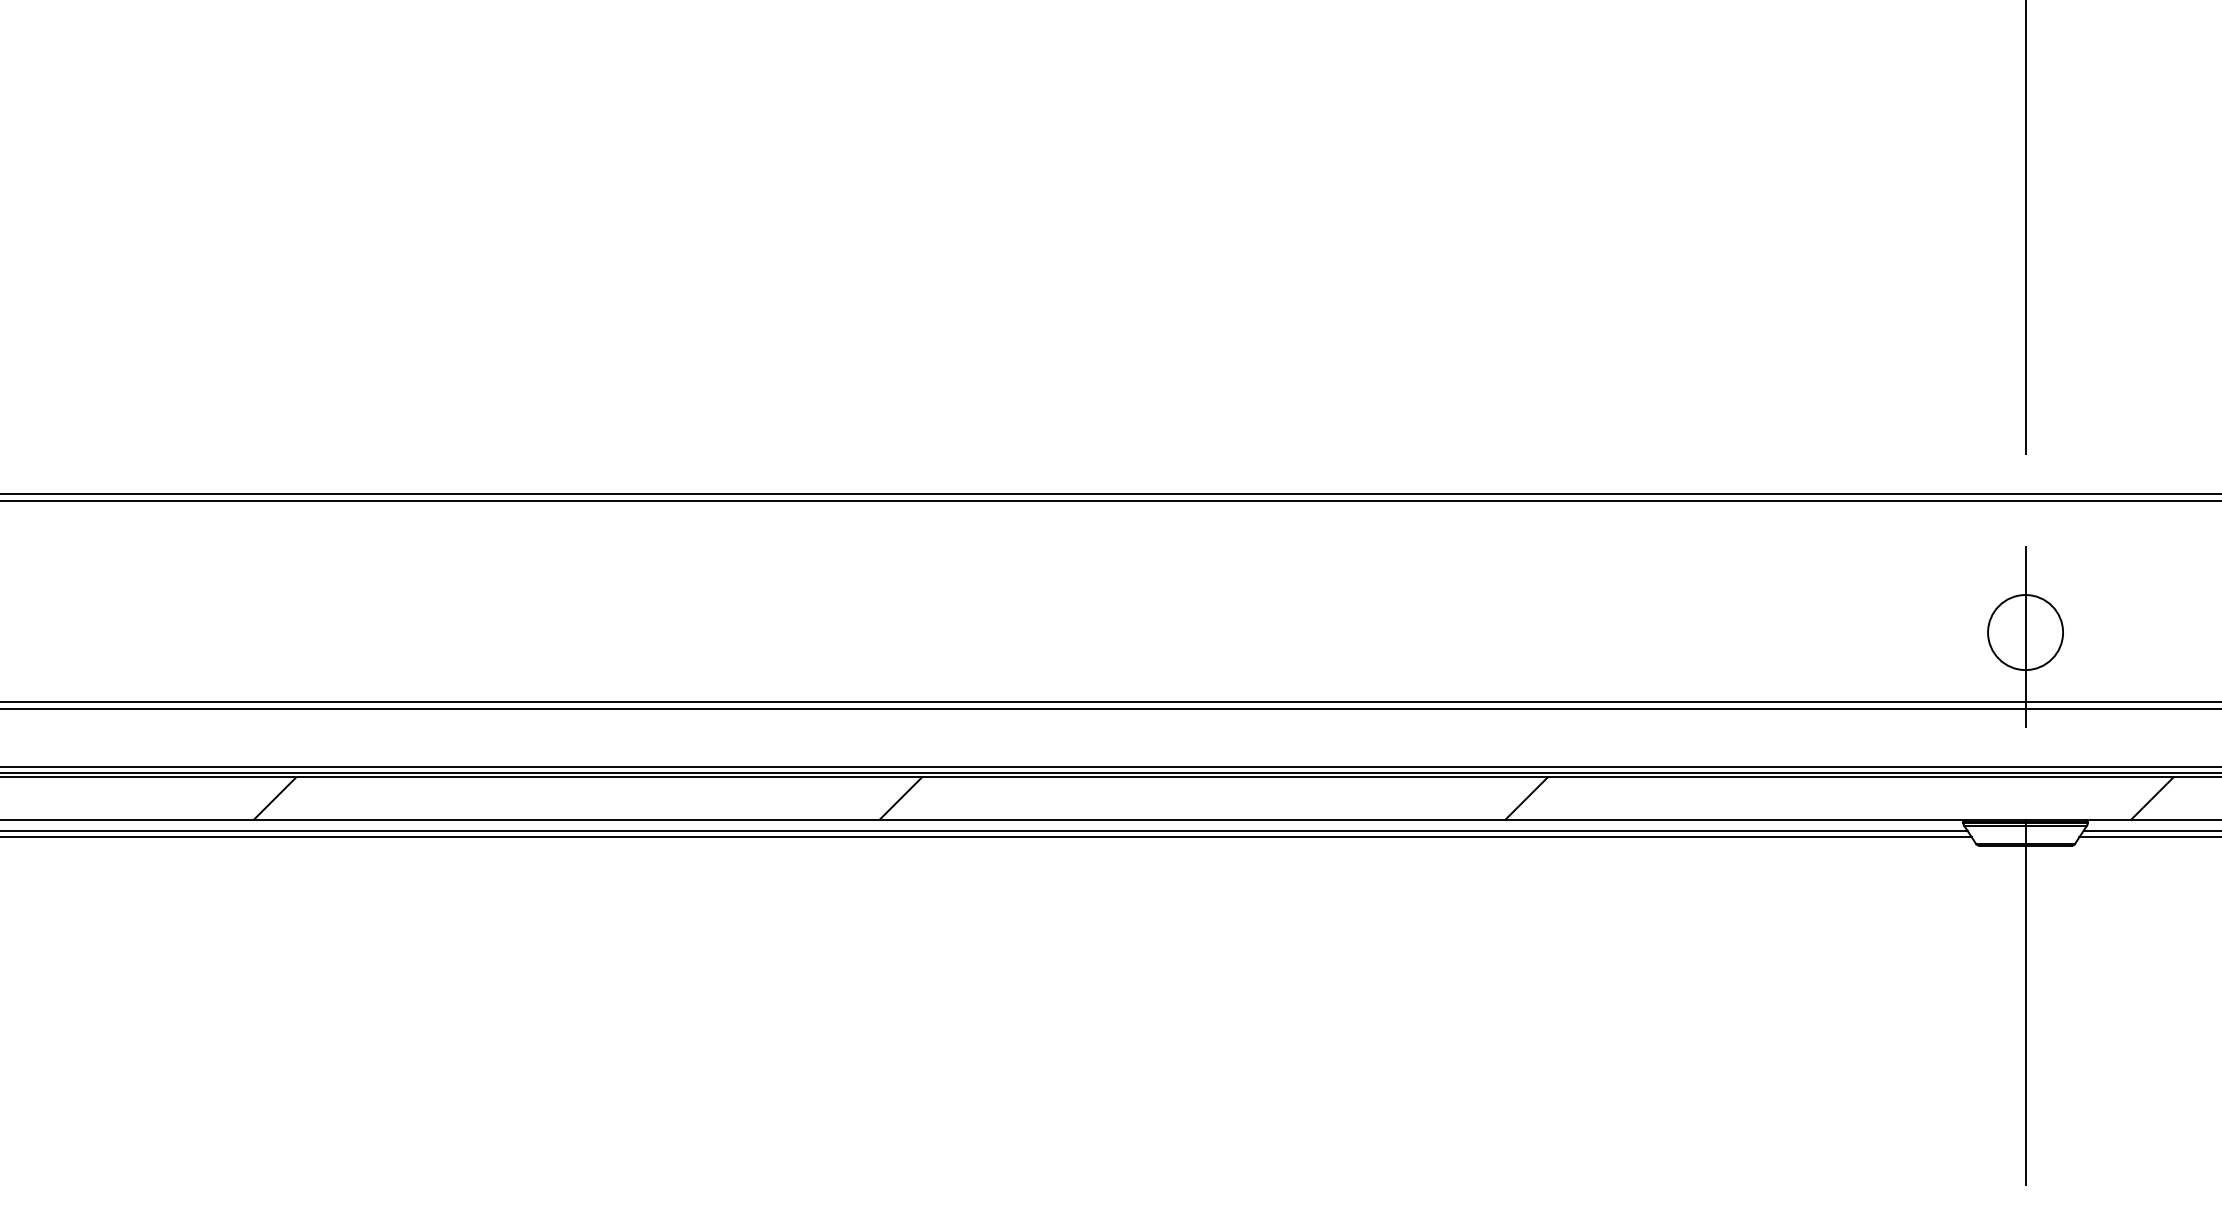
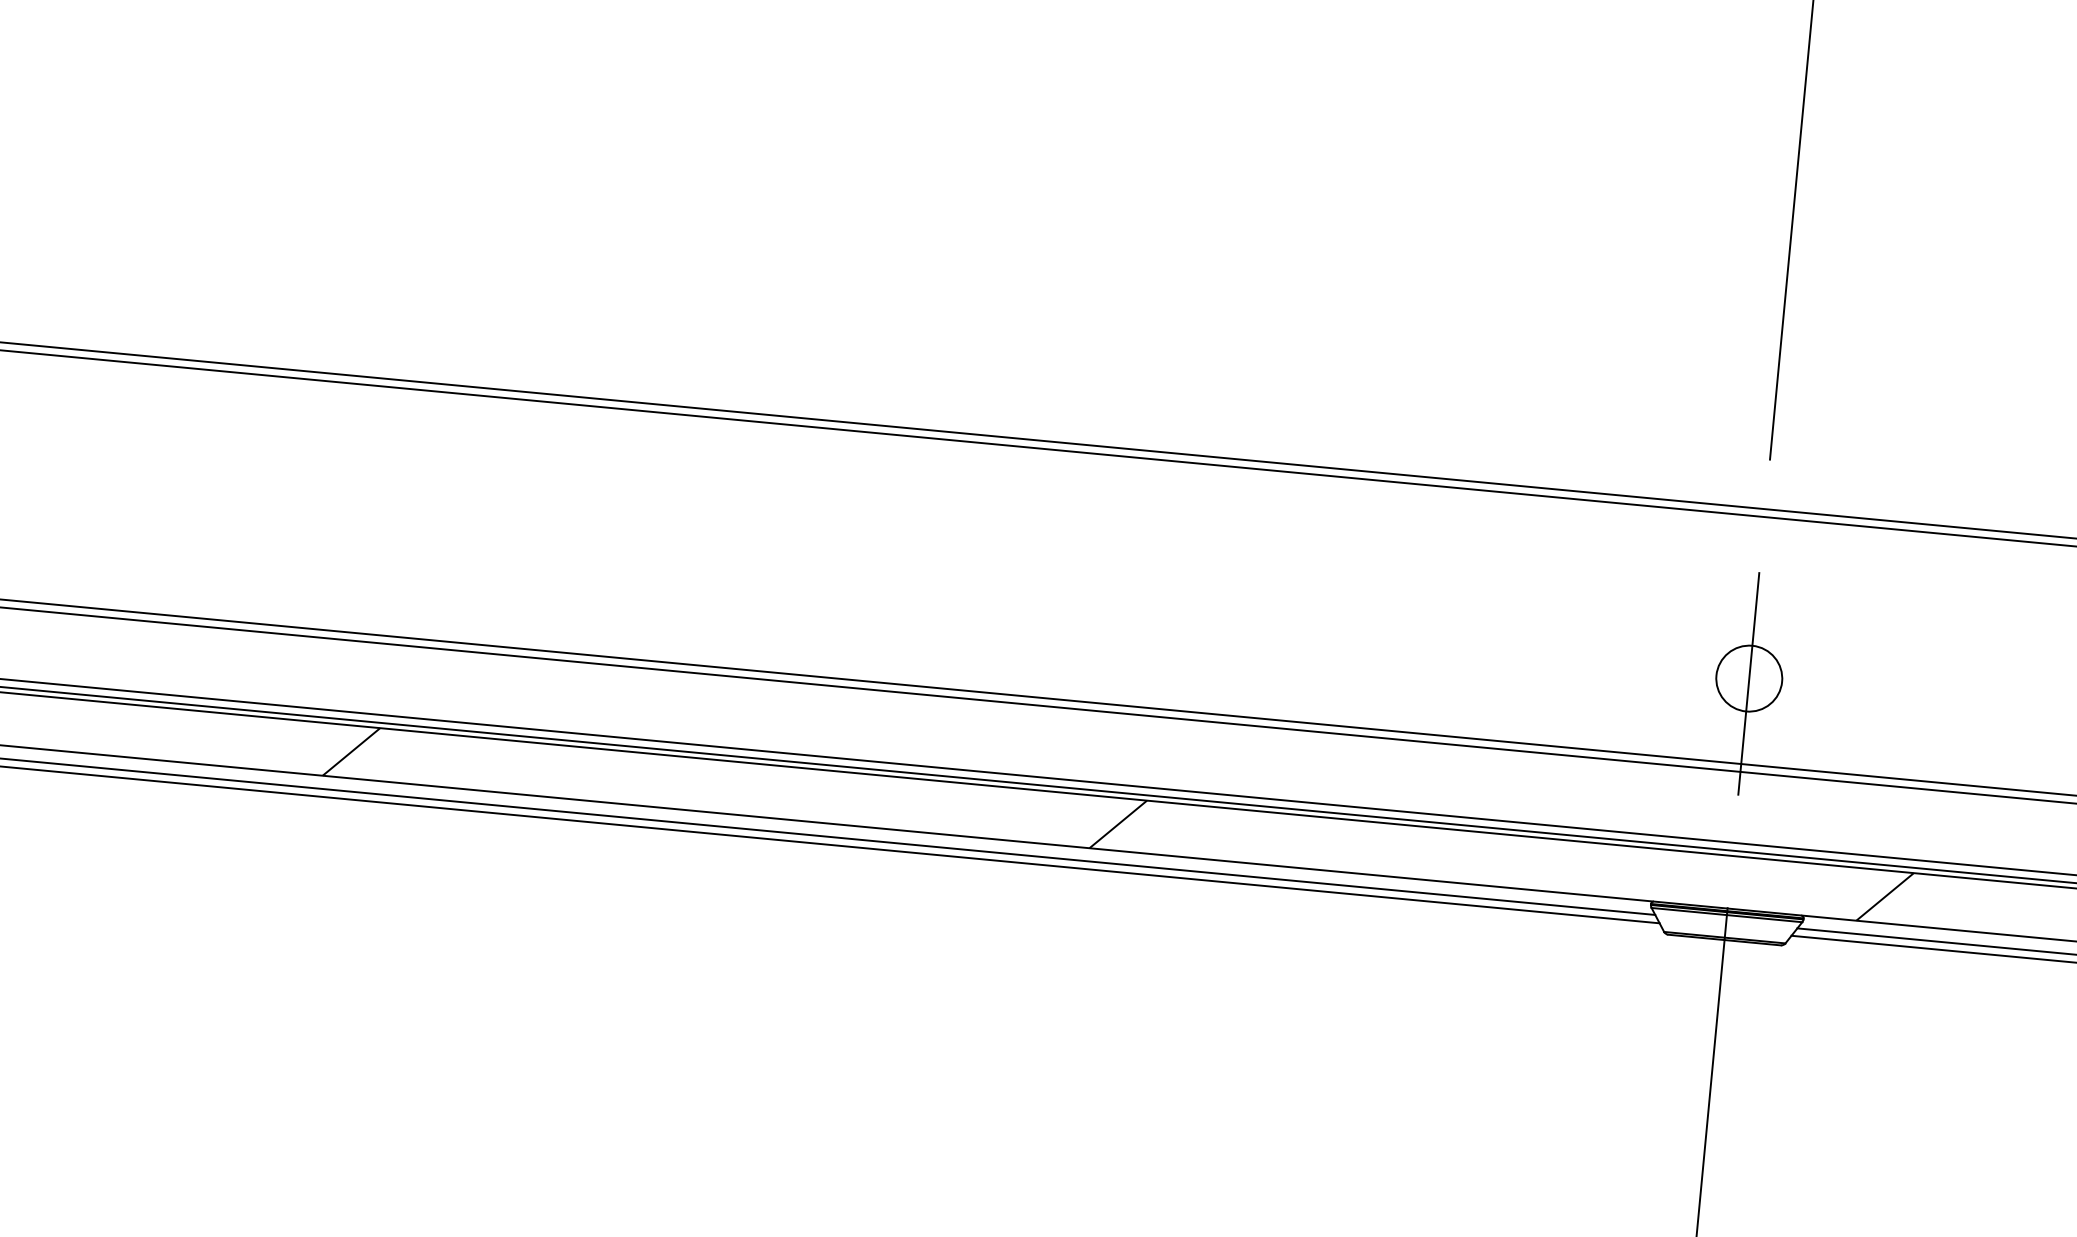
circle: (2025, 632) -> (1749, 678), size x0.71

